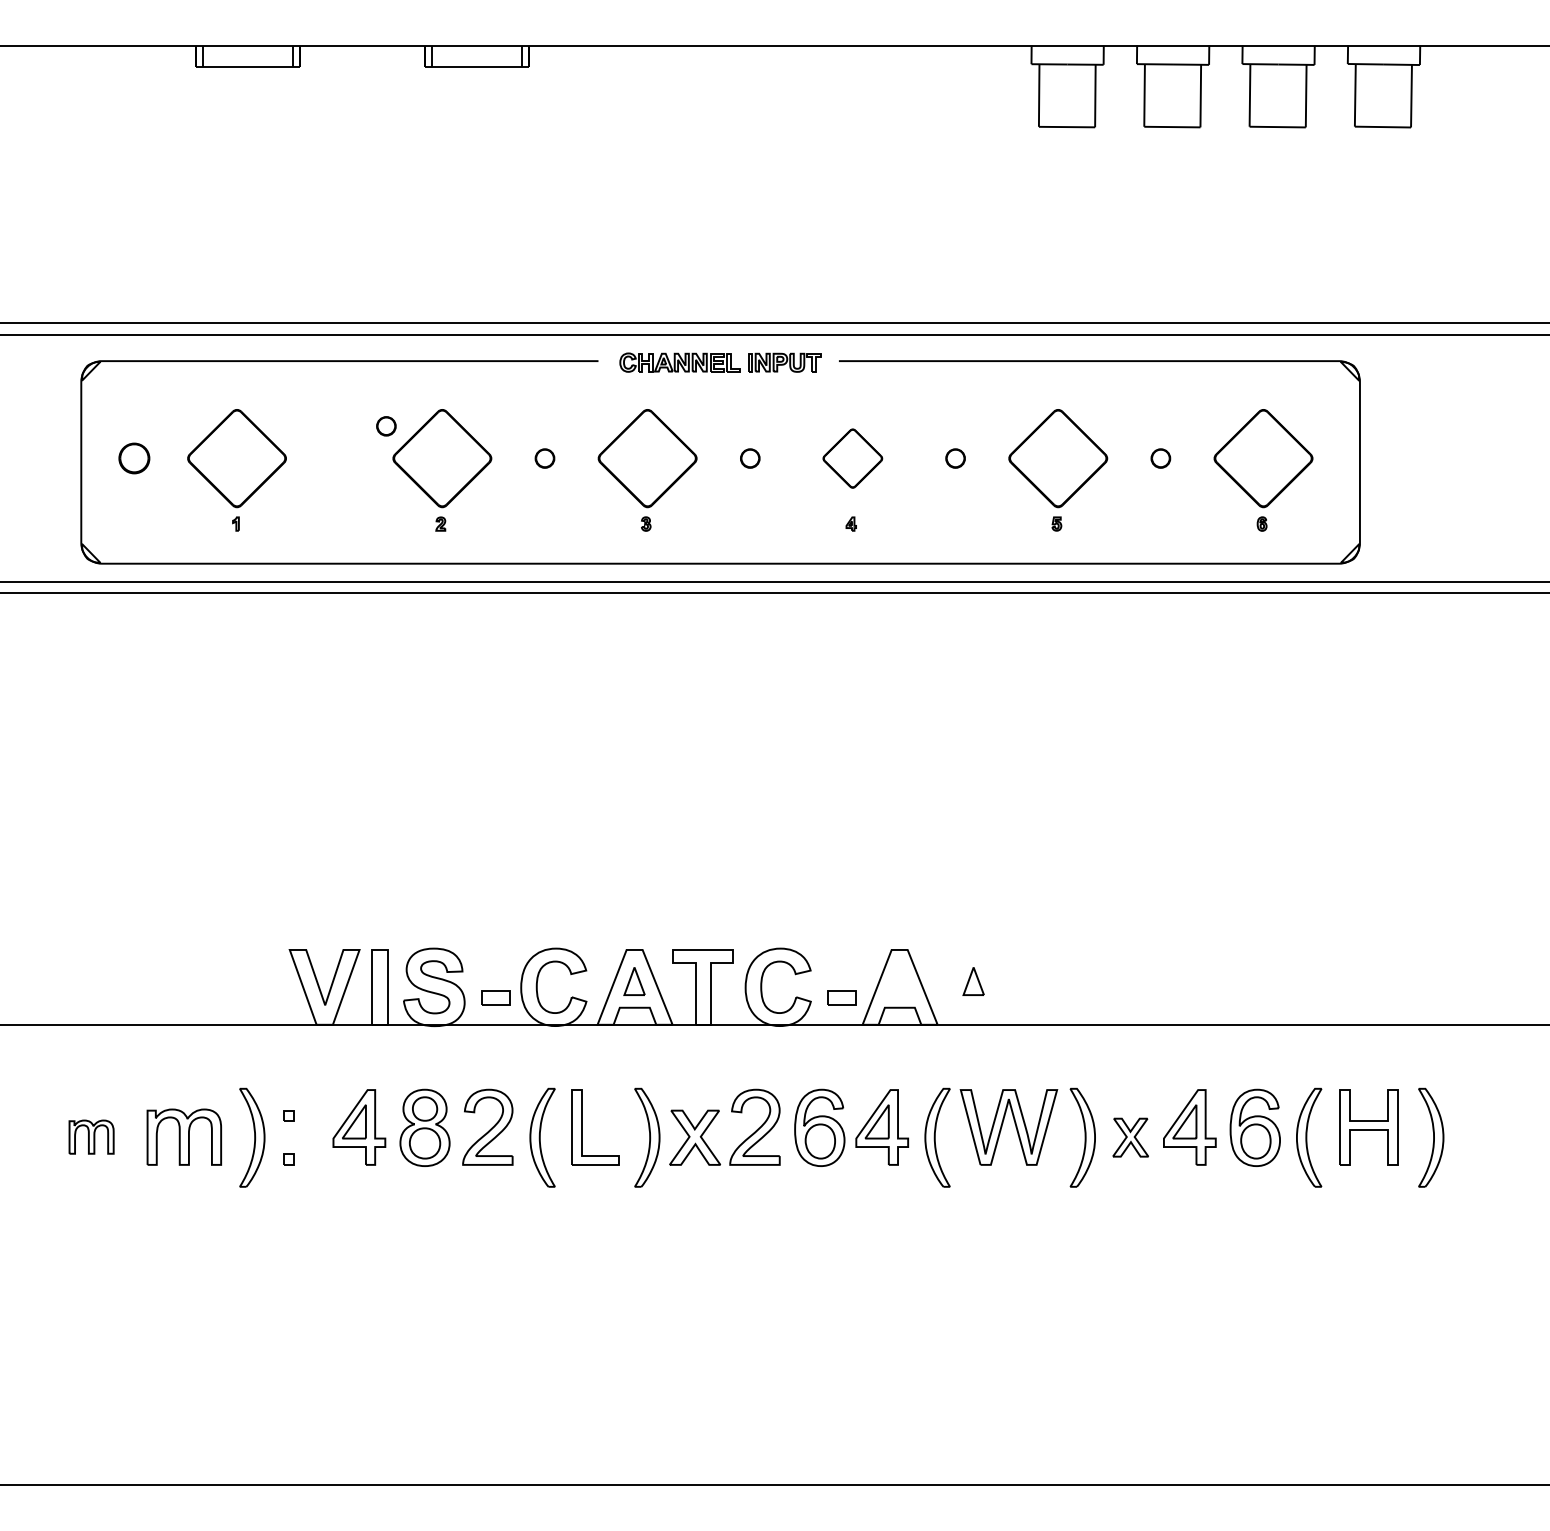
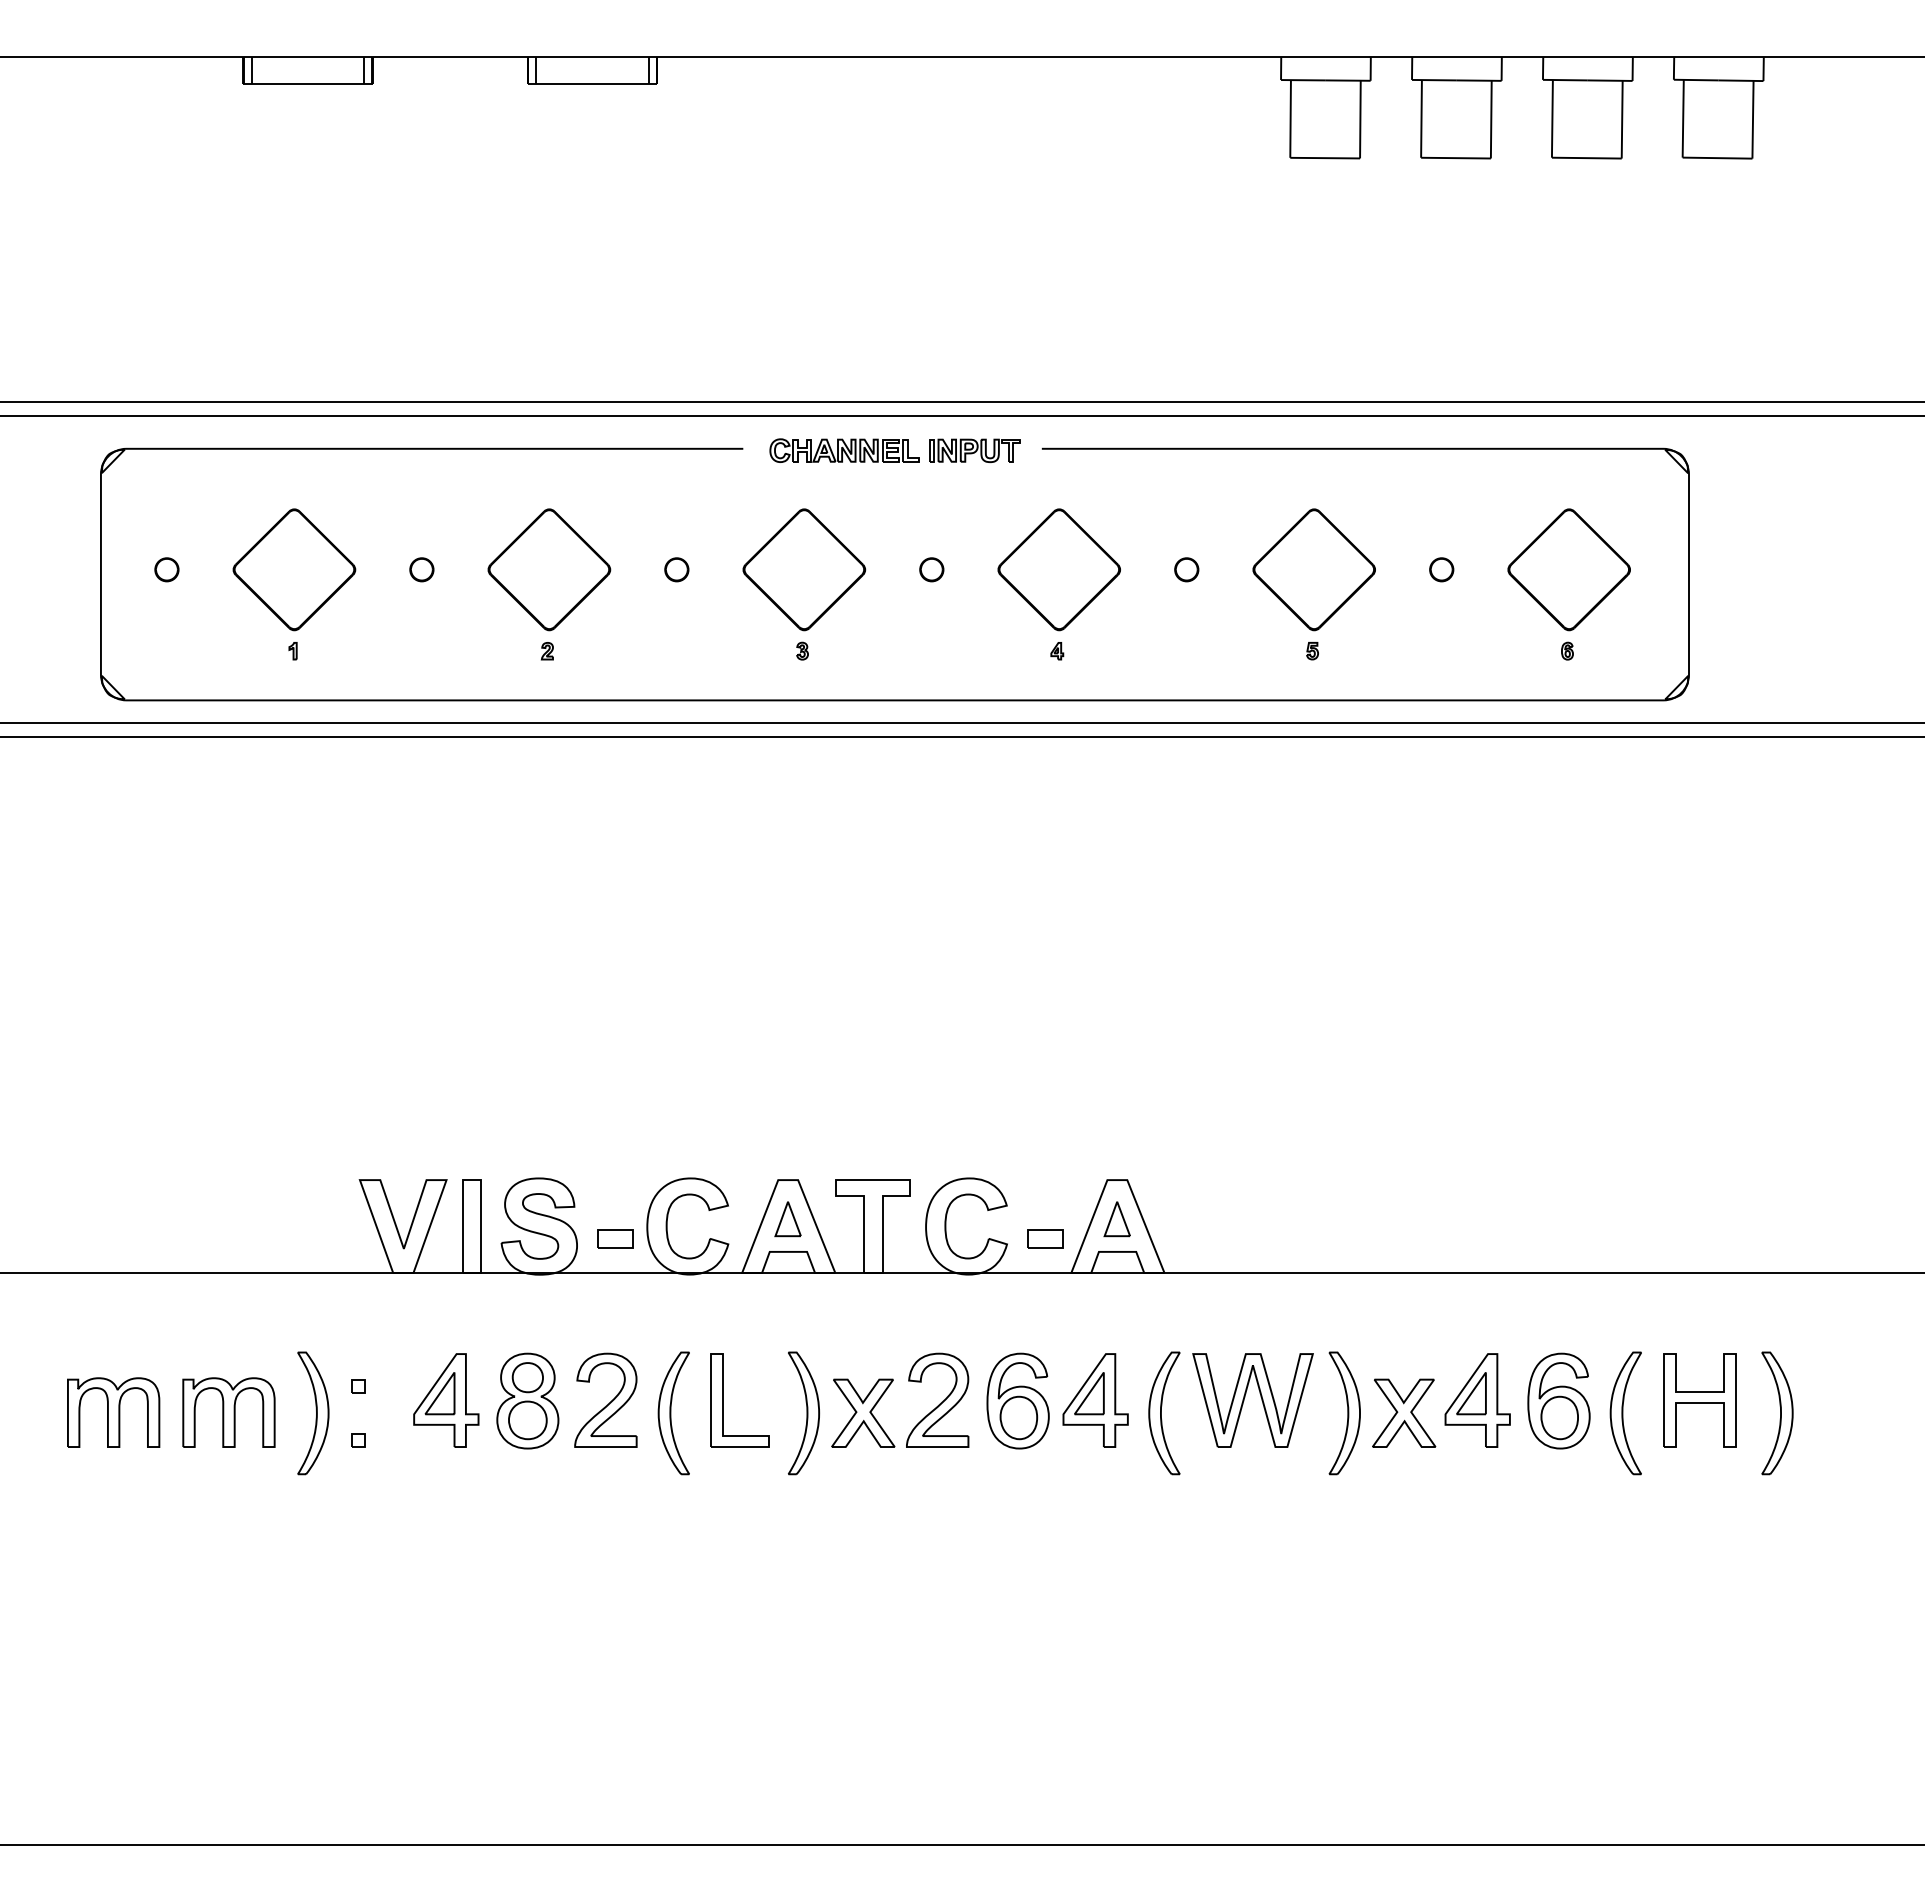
part: (386, 426) -> (421, 569), moved
part: (134, 458) -> (166, 569), size x0.62
part: (852, 458) -> (1058, 569), size x1.67
part: (973, 981) -> (1116, 1219), moved
part: (91, 1137) -> (113, 1412), size x1.67
part: (1130, 1137) -> (1404, 1412), size x1.43

